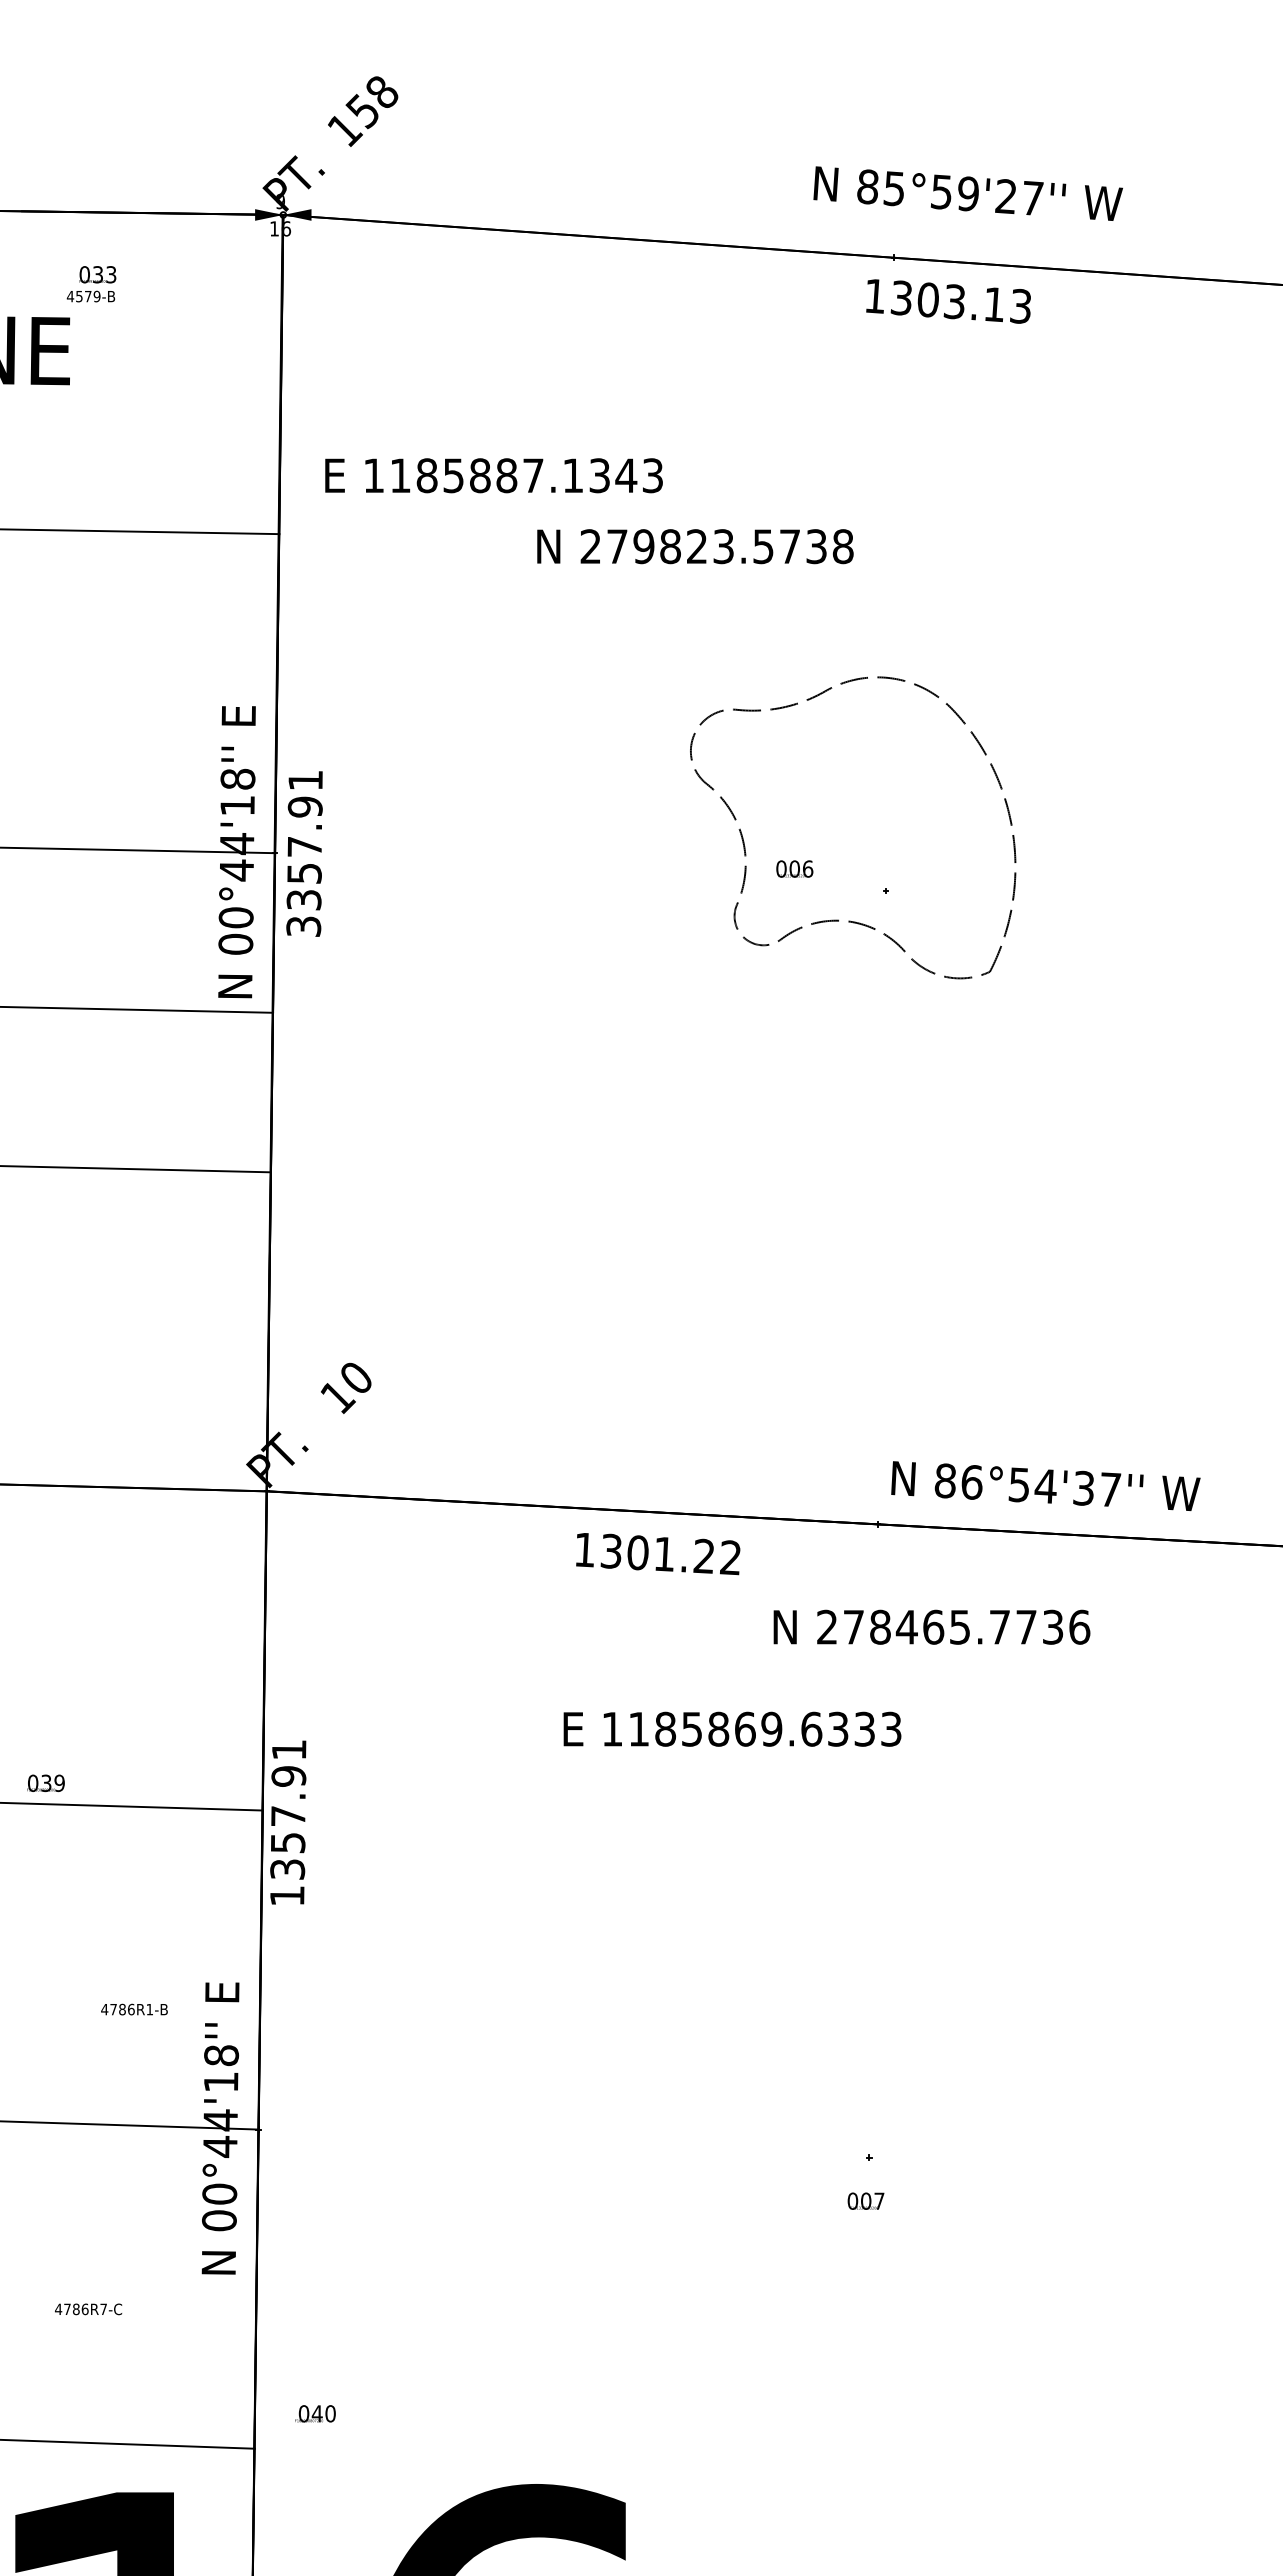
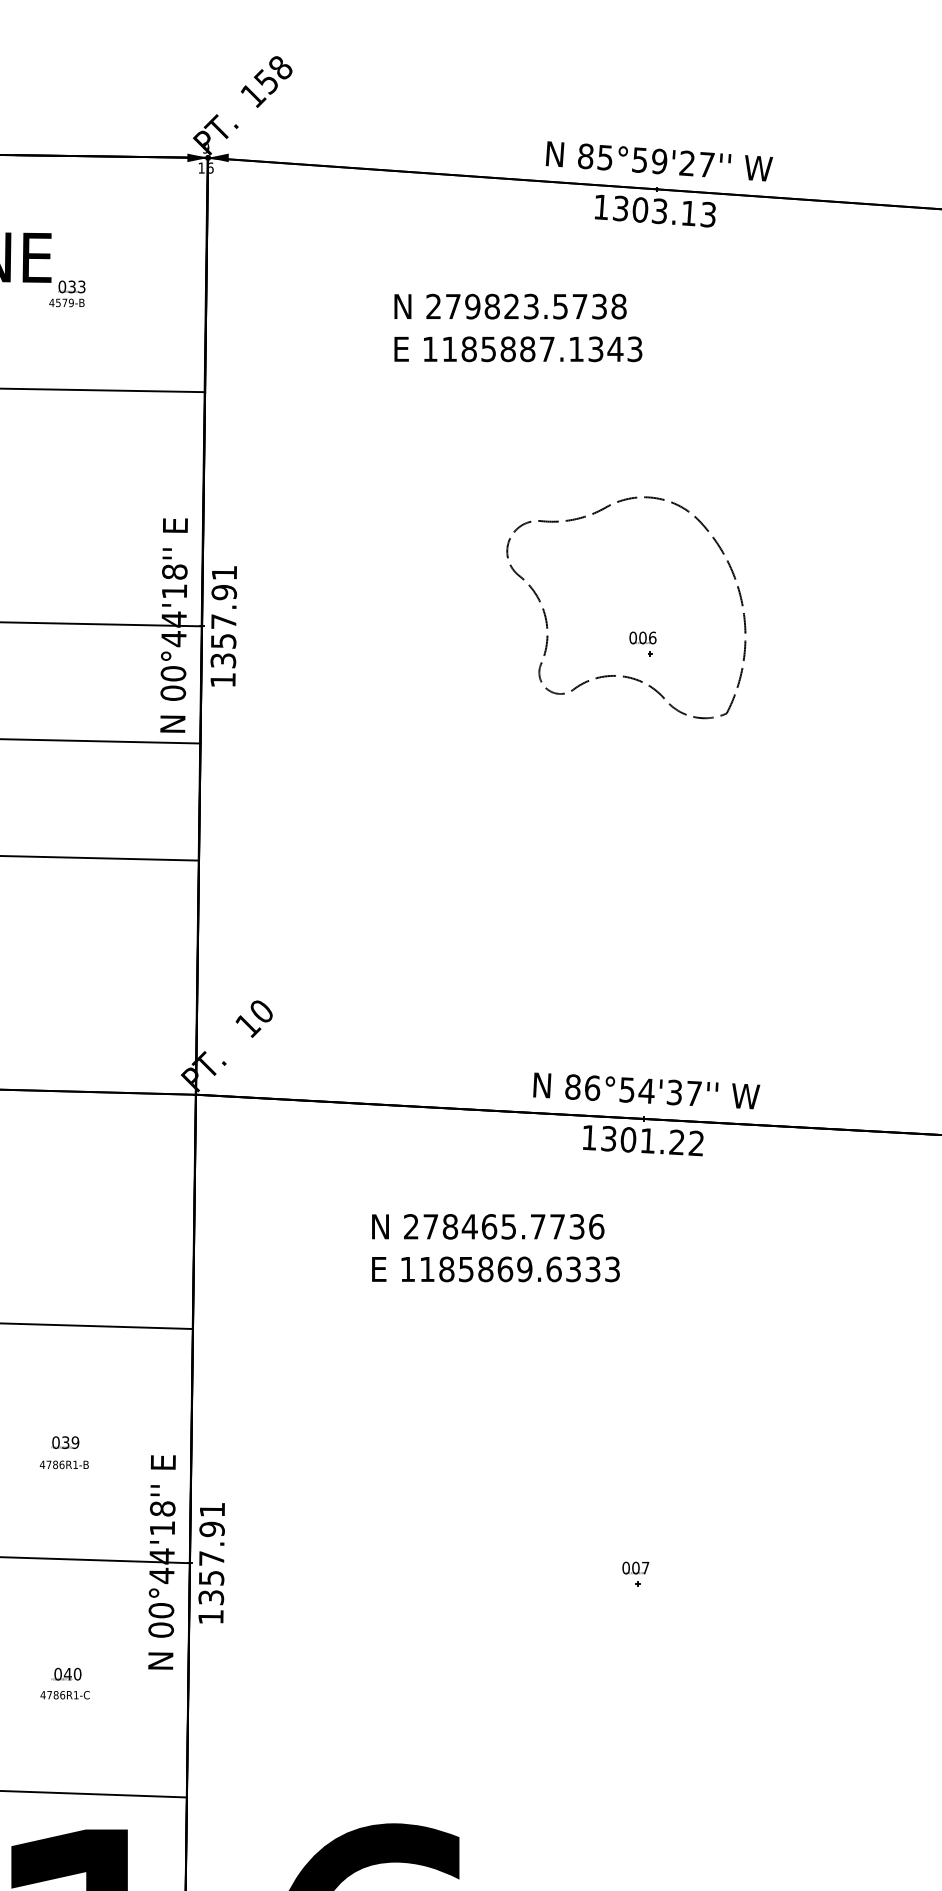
text: (967, 193) -> (658, 161), moved
text: (91, 284) -> (67, 294), moved
text: (948, 301) -> (655, 211), moved
text: (493, 475) -> (517, 349), moved
text: (695, 546) -> (510, 306), moved
text: (794, 868) -> (642, 637), moved
text: (303, 926) -> (222, 680), 3357.91 -> 1357.91
text: (1045, 1486) -> (646, 1091), moved
text: (658, 1554) -> (643, 1141), moved
text: (931, 1626) -> (487, 1226), moved
text: (732, 1728) -> (495, 1268), moved
text: (45, 1782) -> (65, 1442), moved
text: (288, 1822) -> (211, 1563), moved
text: (134, 2009) -> (64, 1464), moved
text: (865, 2200) -> (635, 1567), moved
text: (103, 2308) -> (76, 1694), 4786R7-C -> 4786R1-C
text: (315, 2413) -> (66, 1673), moved

